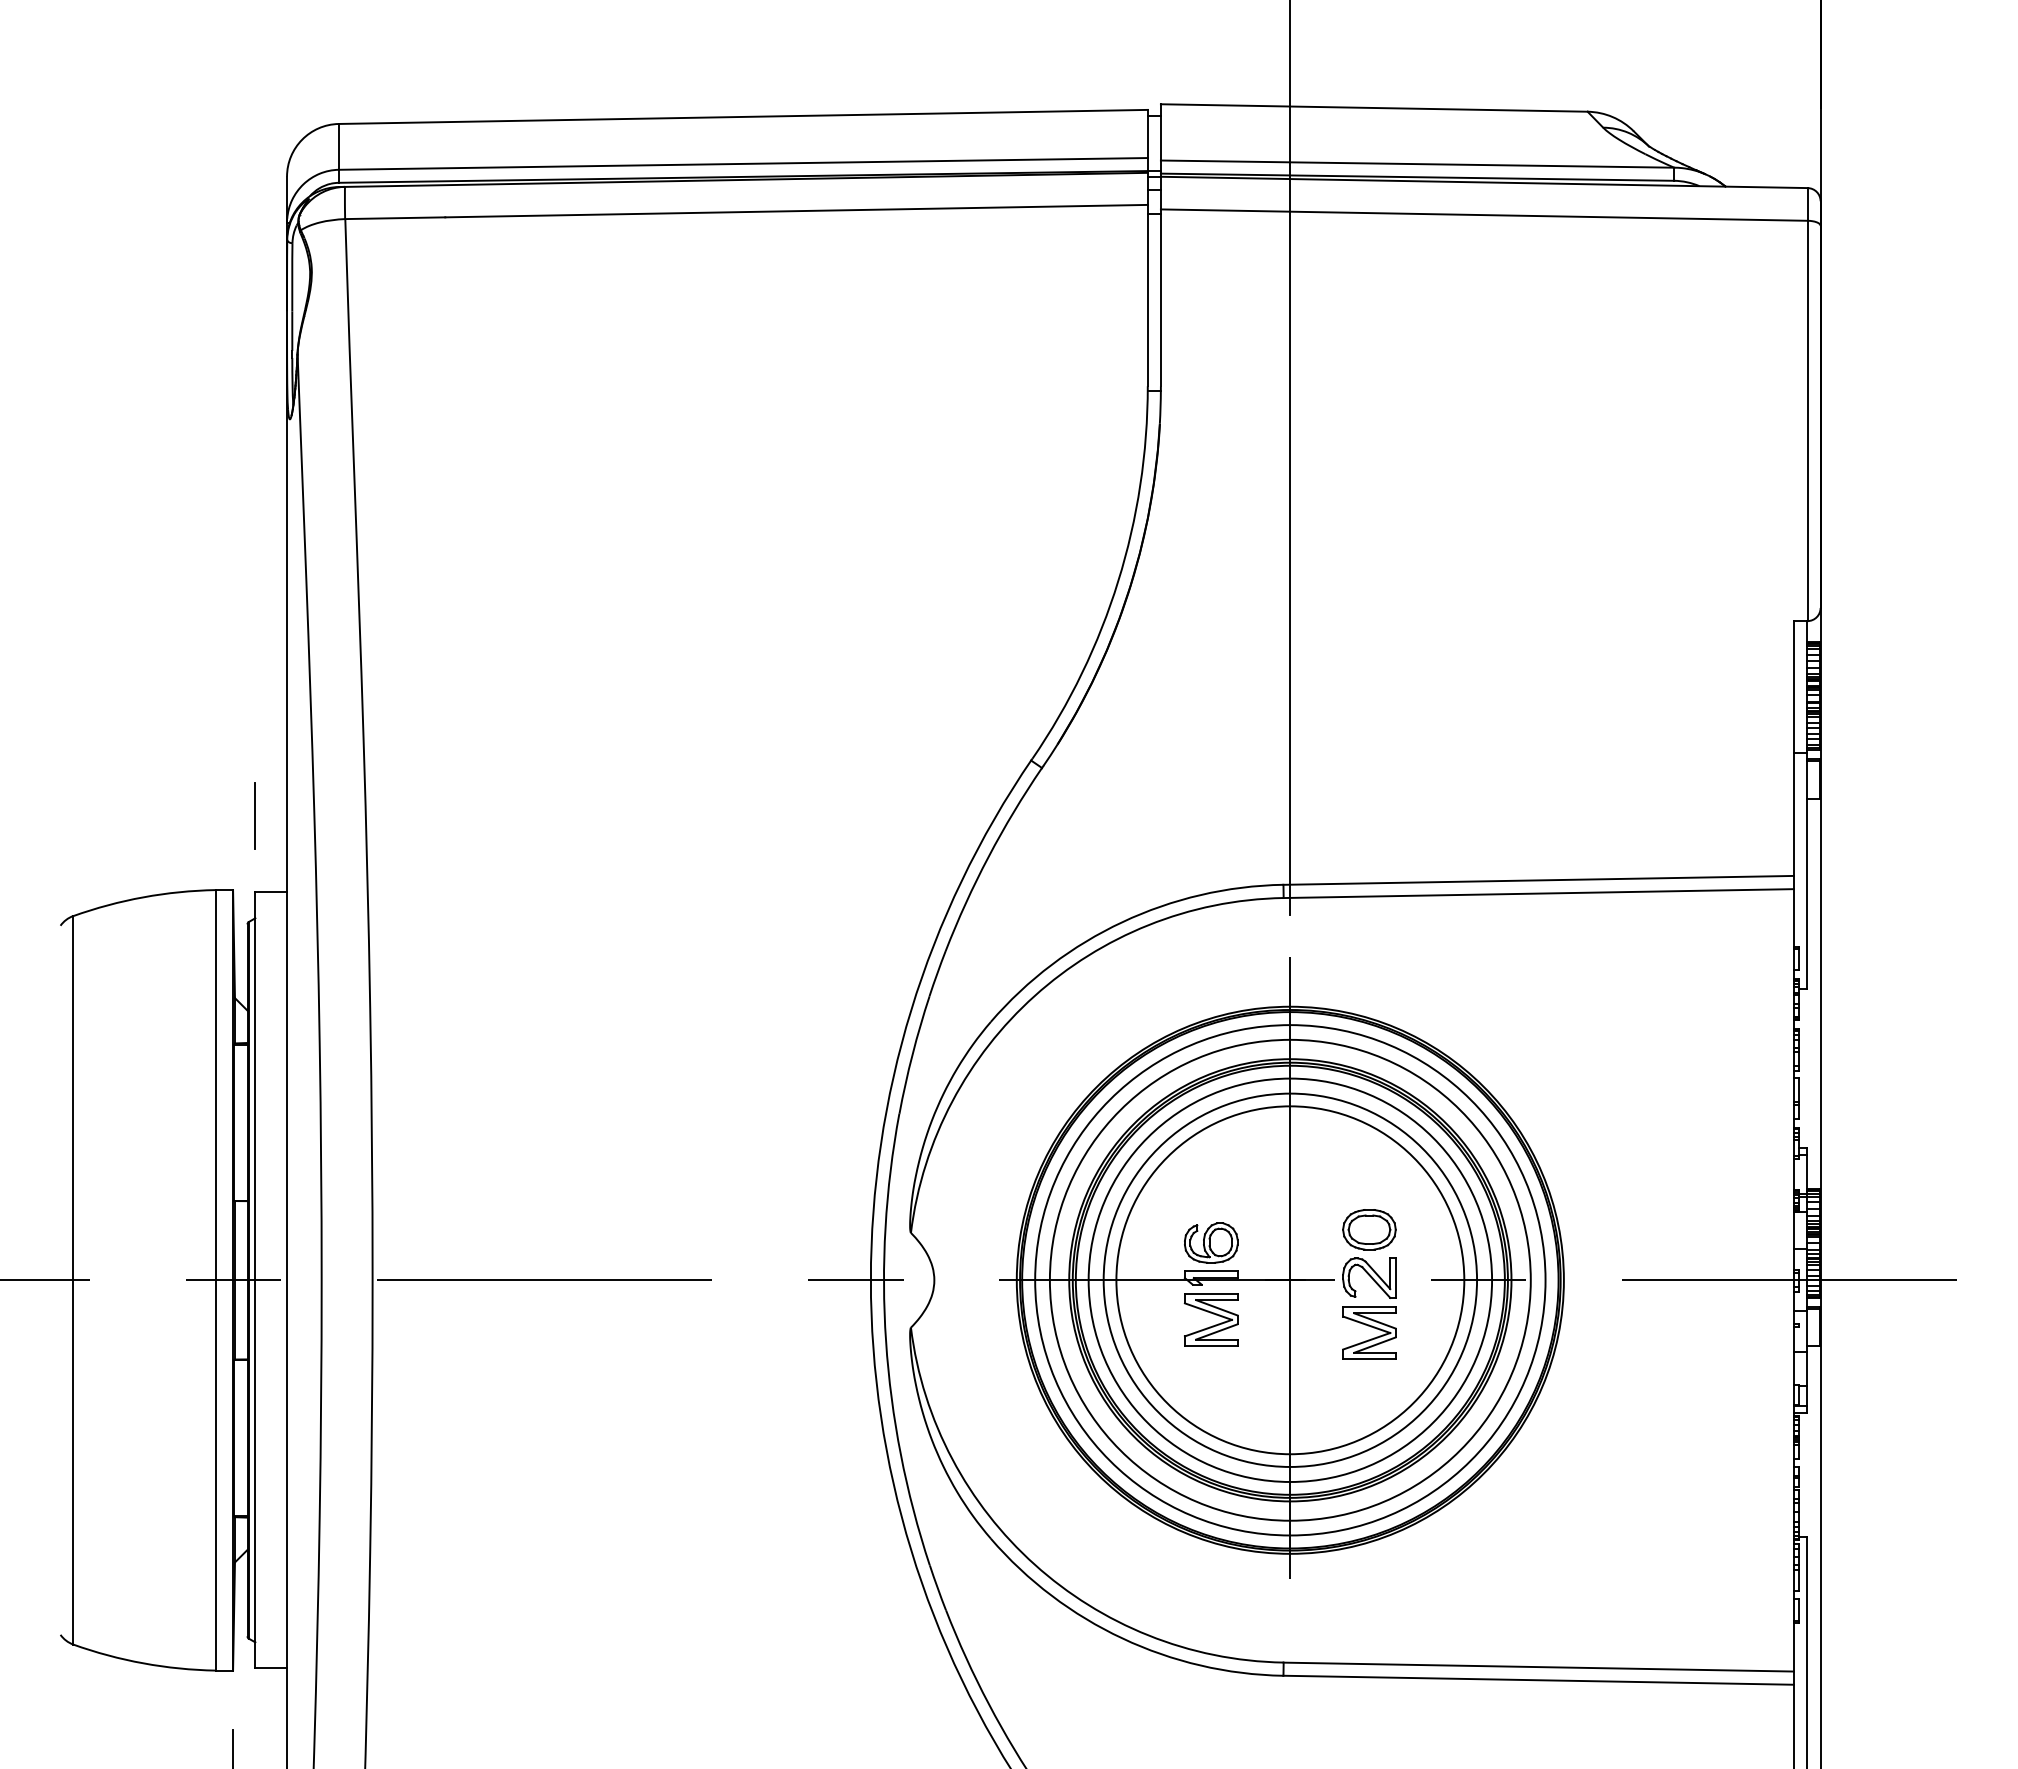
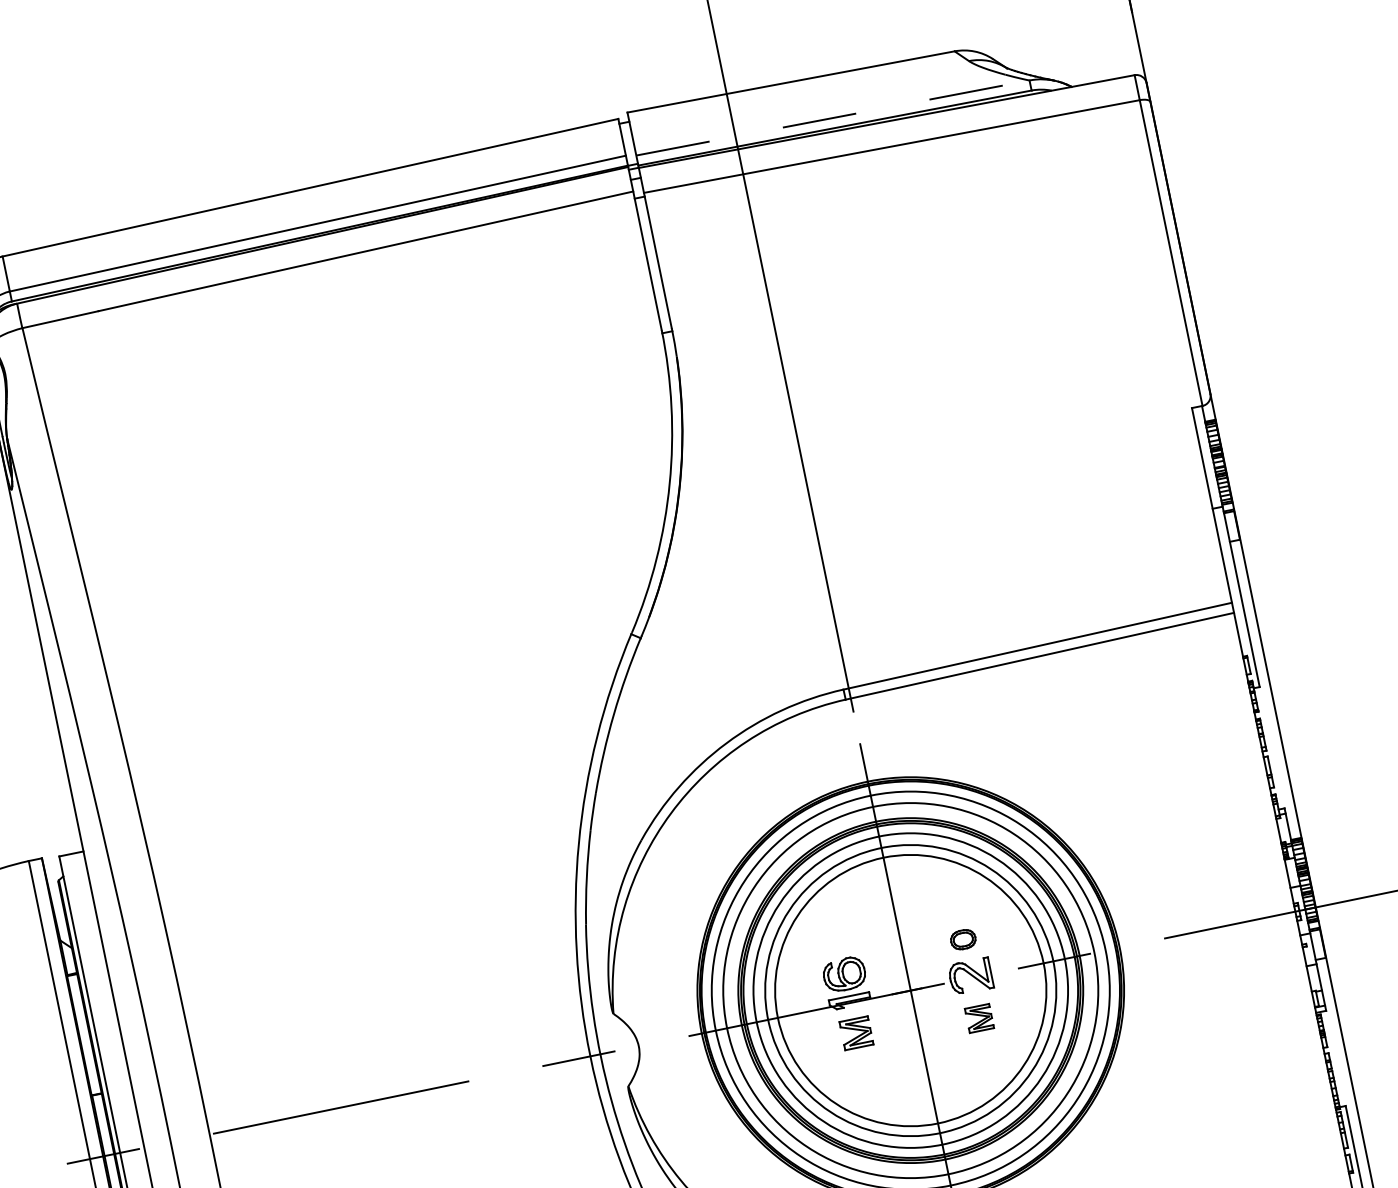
line: (1417, 164) -> (832, 118), solid -> dashed
line: (255, 815) -> (47, 797), removed
part: (1369, 1229) -> (963, 939), size x0.6
part: (1210, 1319) -> (855, 1033), size x0.7
part: (1369, 1332) -> (979, 1018), size x0.6

